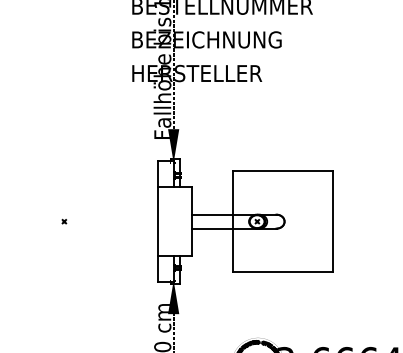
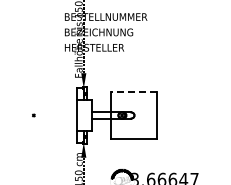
line: (282, 171) -> (133, 92), solid -> dashed

